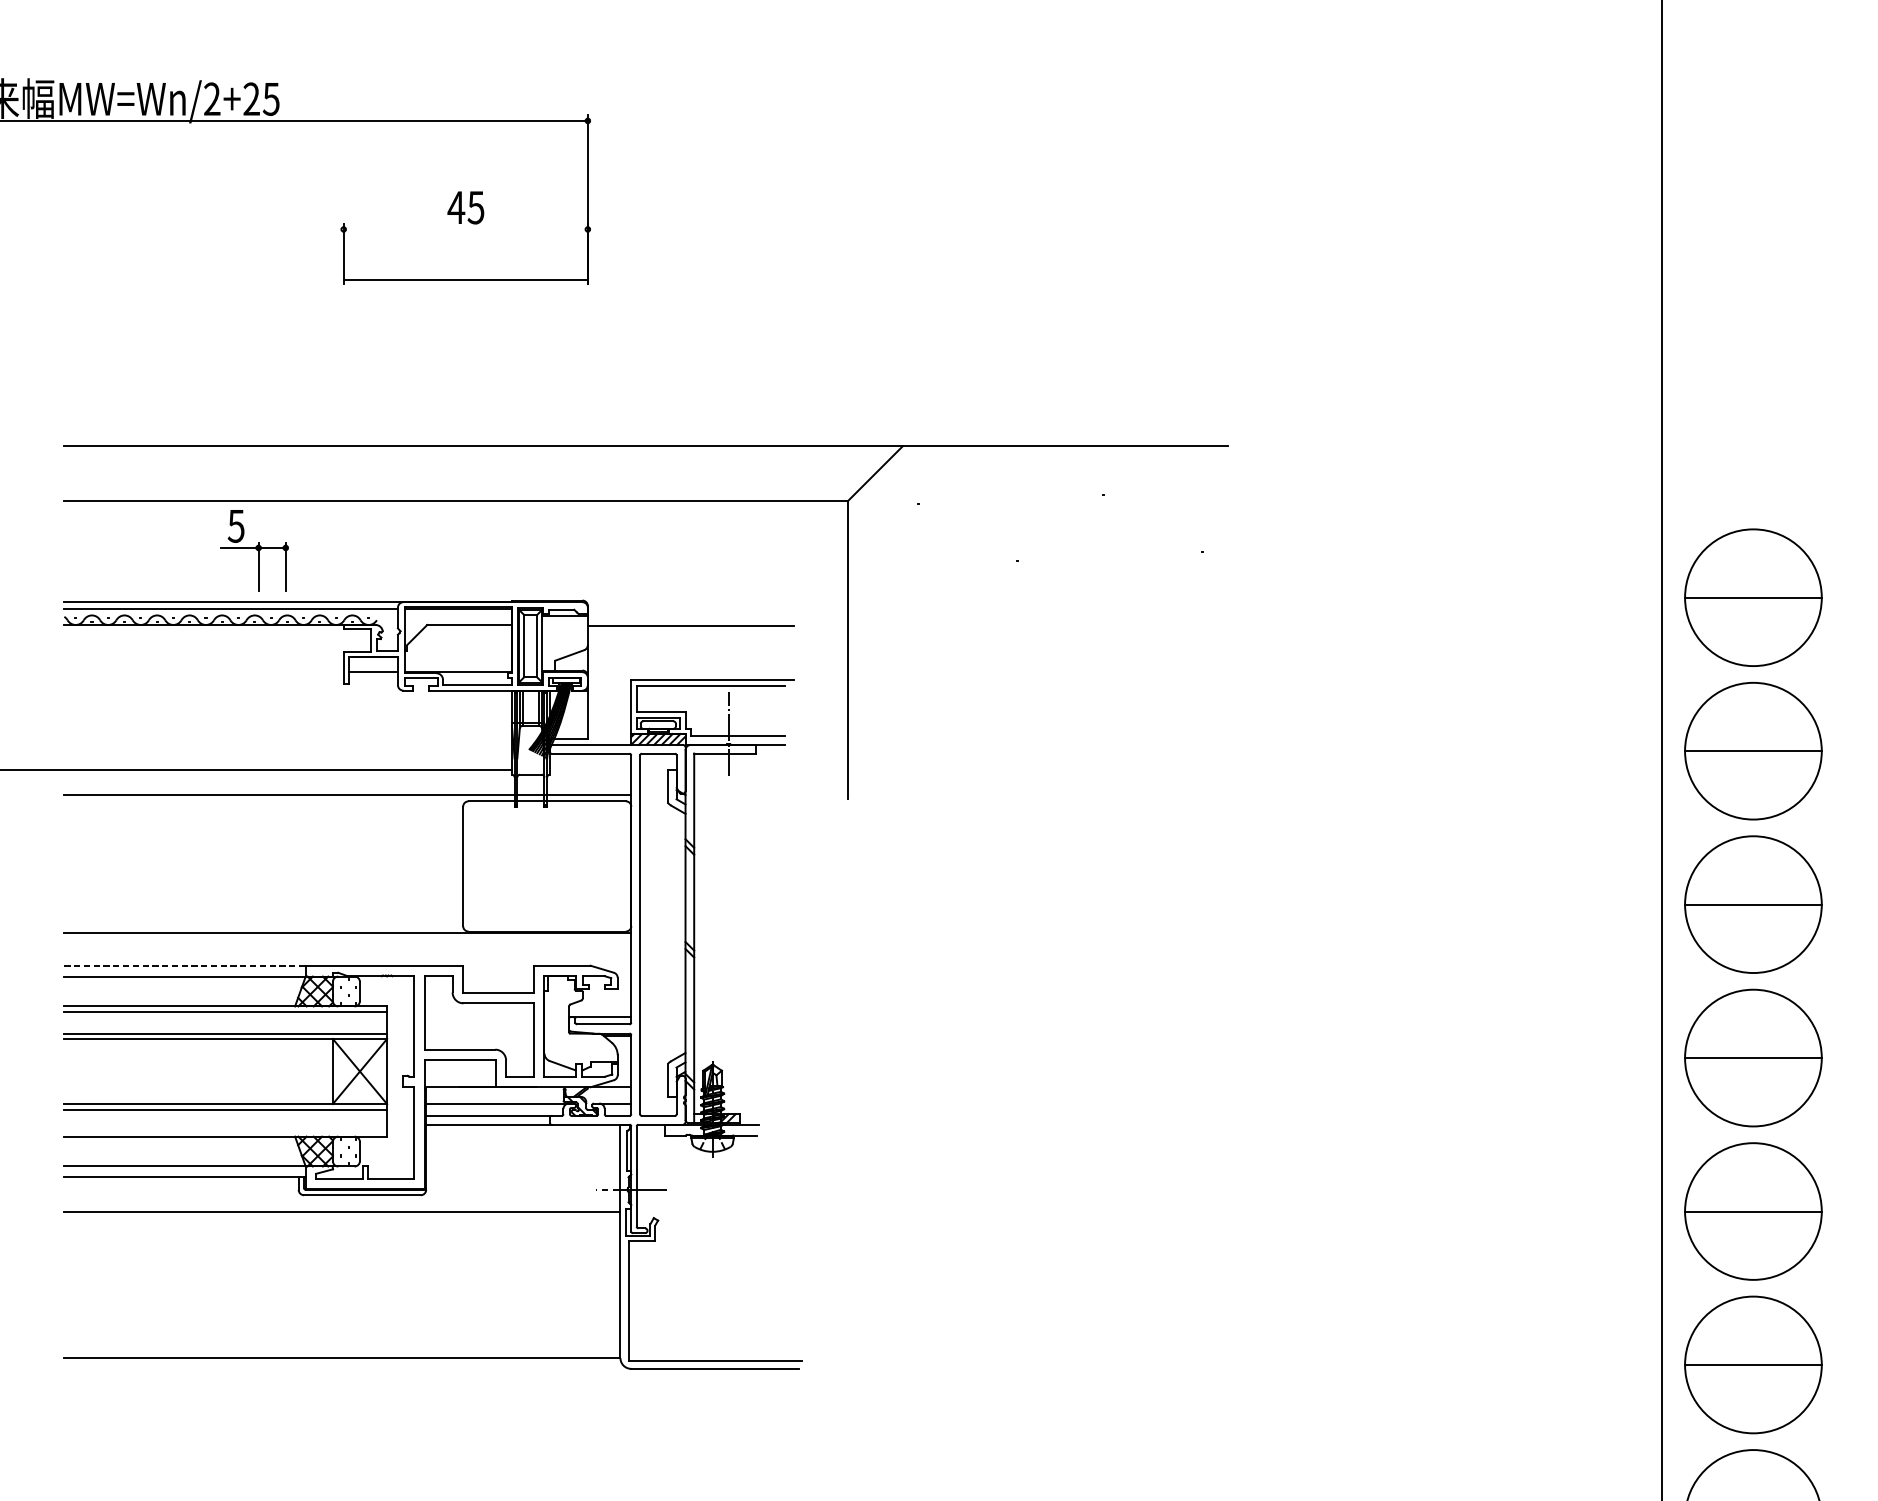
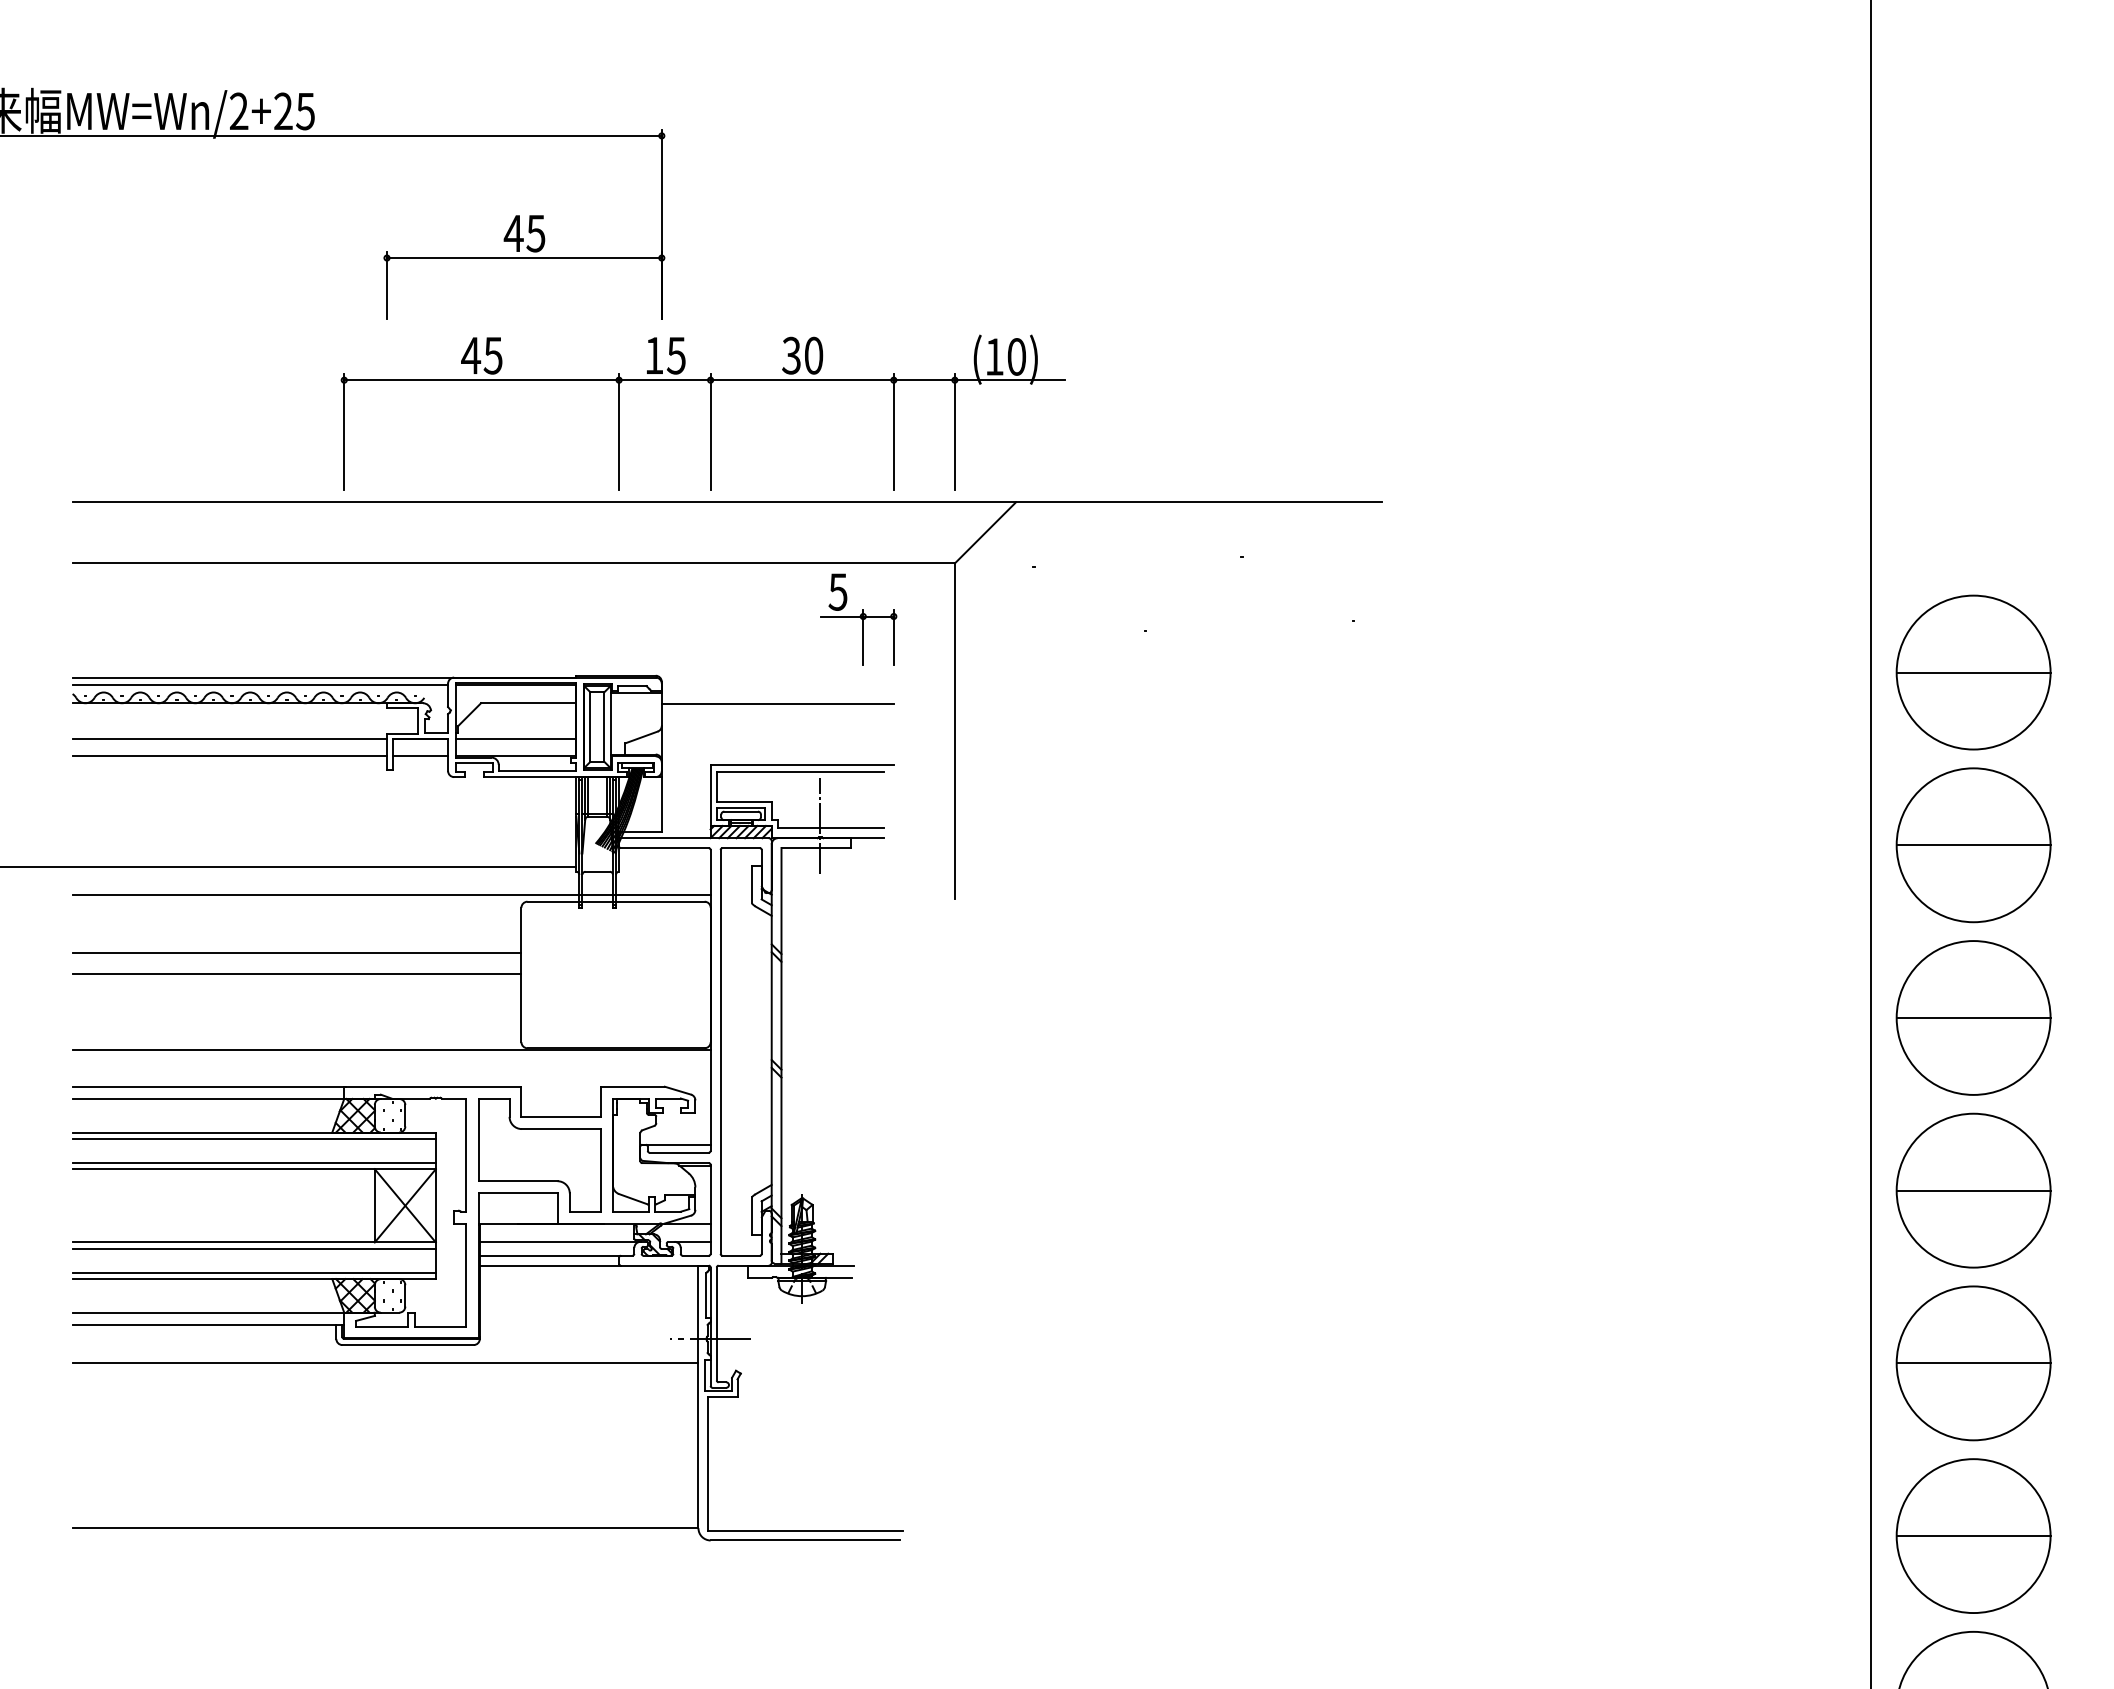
line: (465, 280) -> (524, 258), moved
part: (631, 366) -> (710, 412), added
part: (254, 550) -> (858, 619), moved
line: (203, 657) -> (229, 739), added
line: (458, 657) -> (516, 739), added
line: (203, 671) -> (229, 755), added
line: (263, 847) -> (296, 953), added
line: (263, 865) -> (296, 973), added
line: (185, 965) -> (209, 1086), dashed -> solid
line: (225, 1131) -> (253, 1273), added

